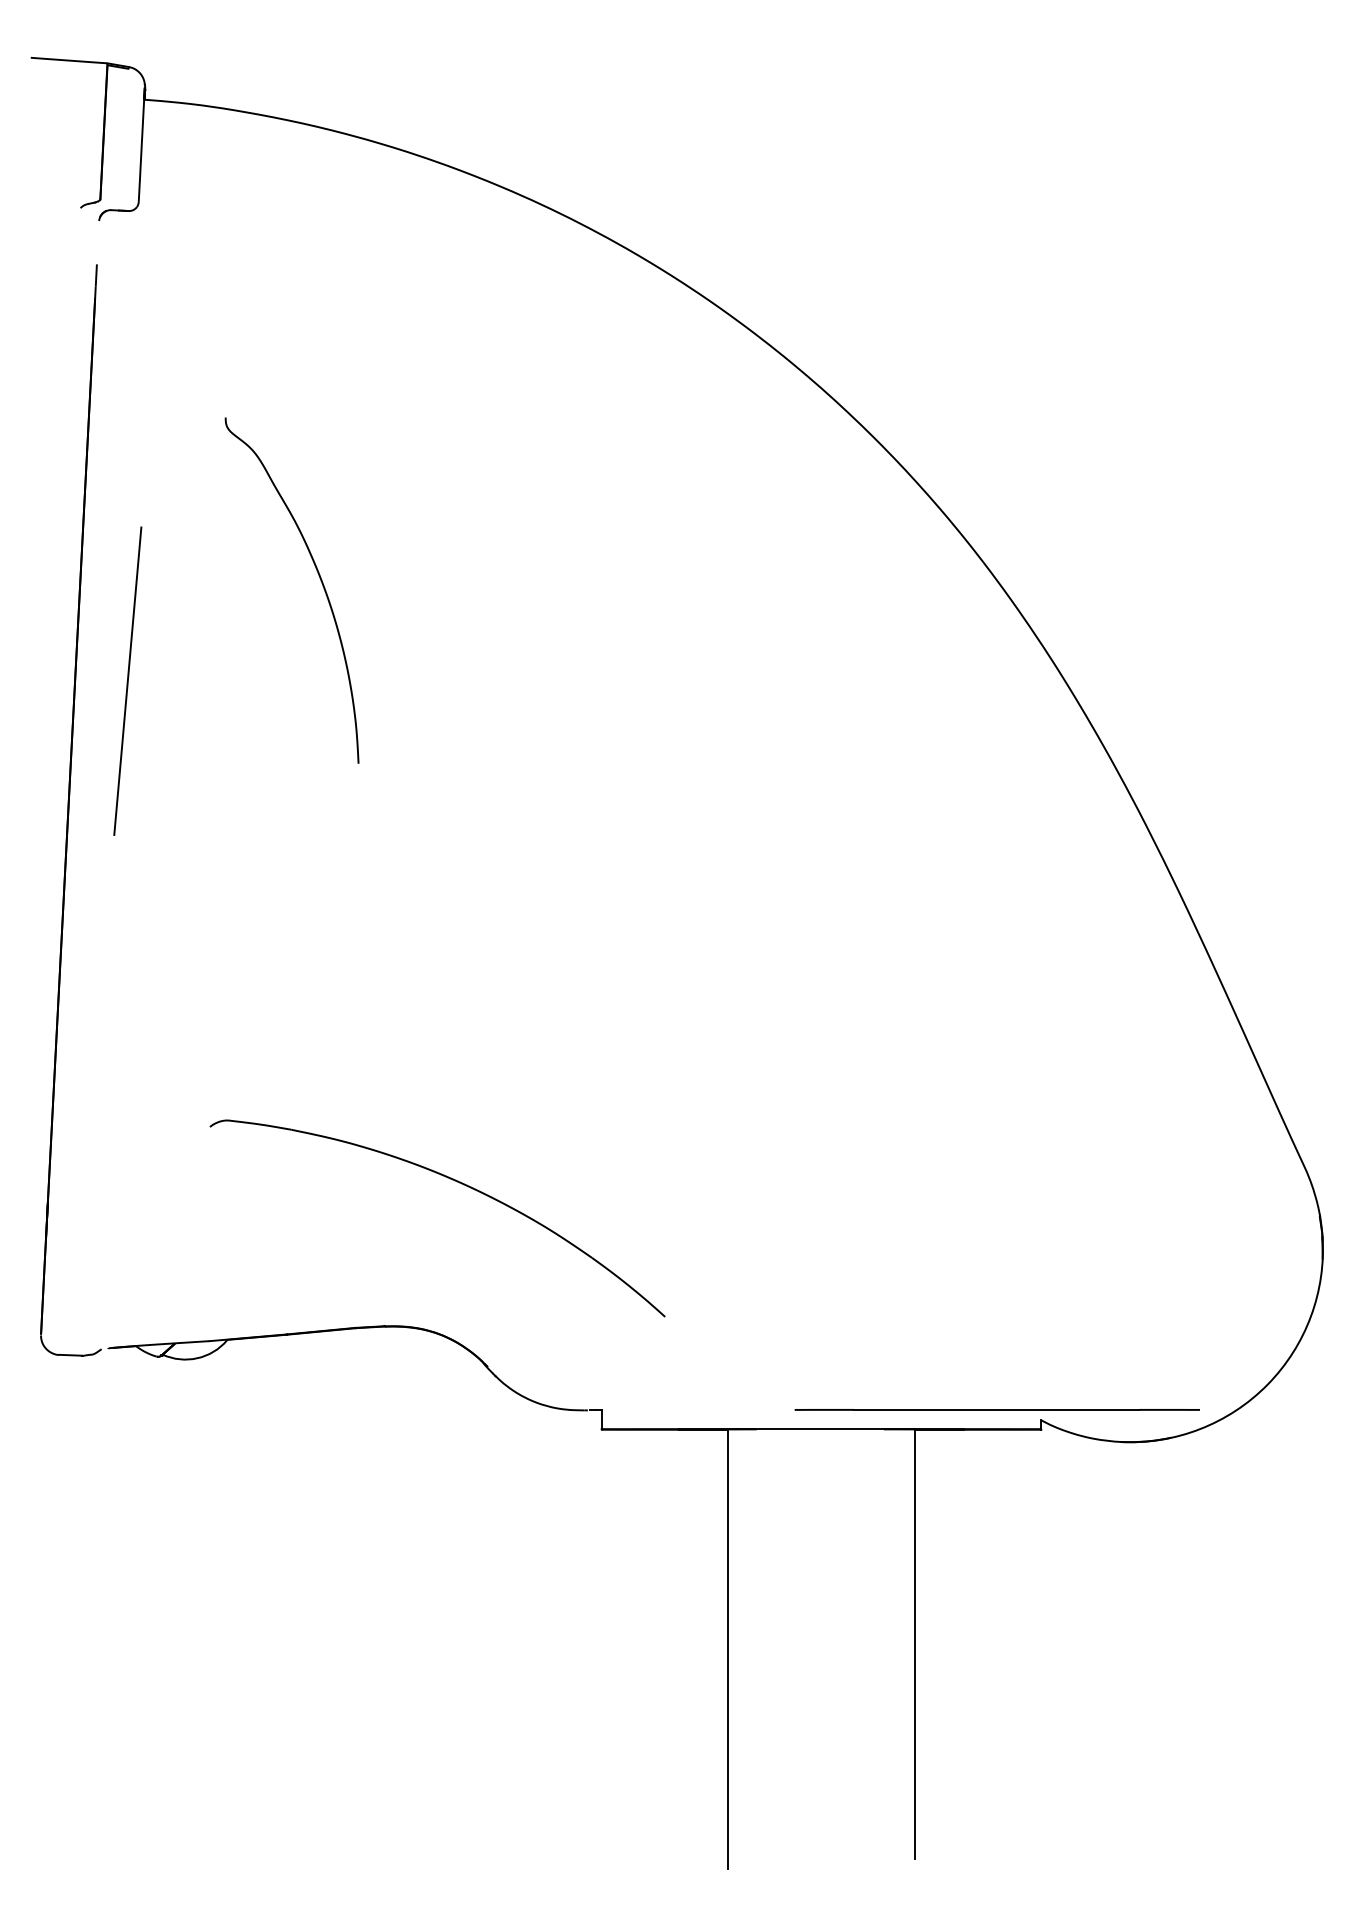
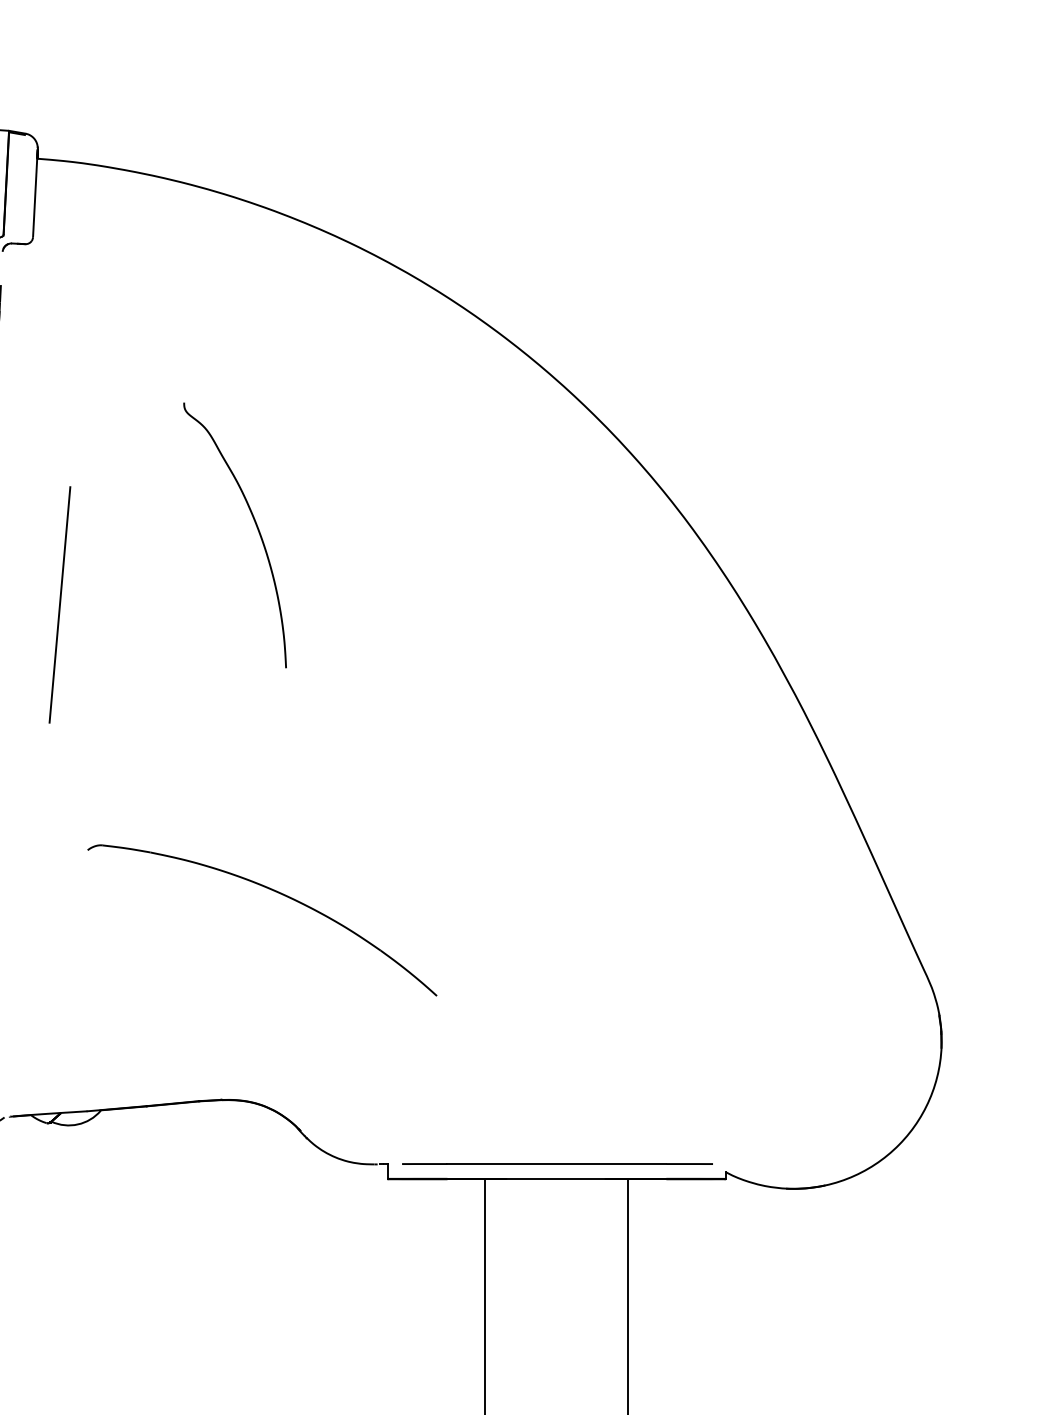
curve: (320, 581) -> (256, 528), moved
line: (127, 680) -> (59, 604), moved
part: (454, 1181) -> (275, 892), moved
line: (996, 1409) -> (556, 1163), moved

